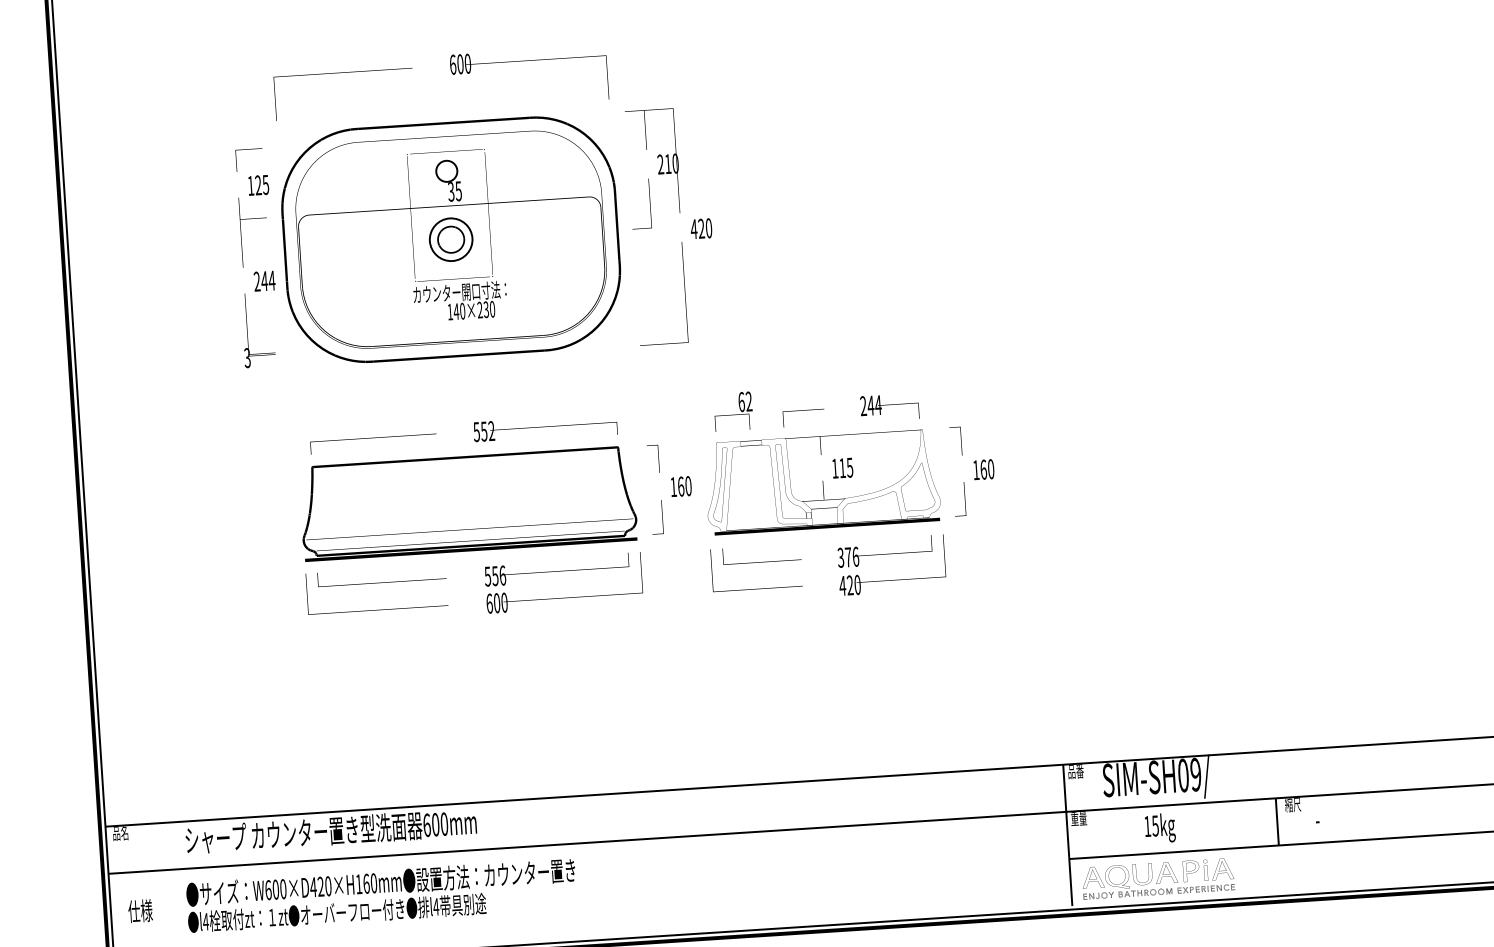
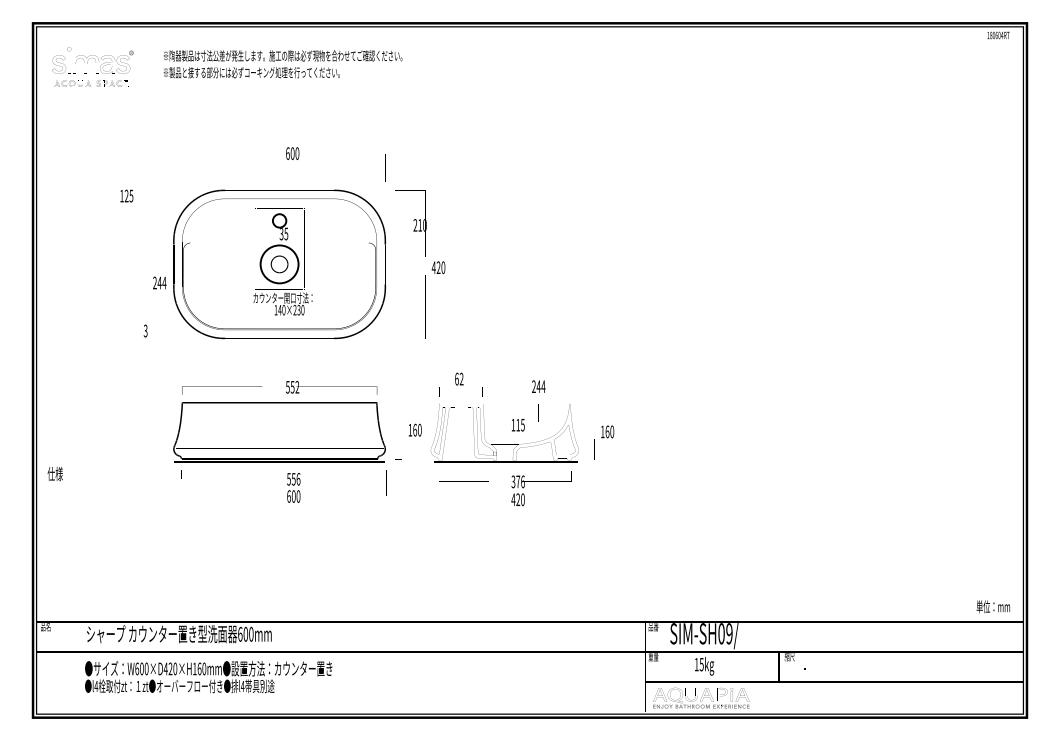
text: (258, 184) -> (126, 195), moved
circle: (450, 238) -> (279, 263), size x1.4
line: (961, 440) -> (538, 412), moved
text: (139, 912) -> (54, 474), moved

